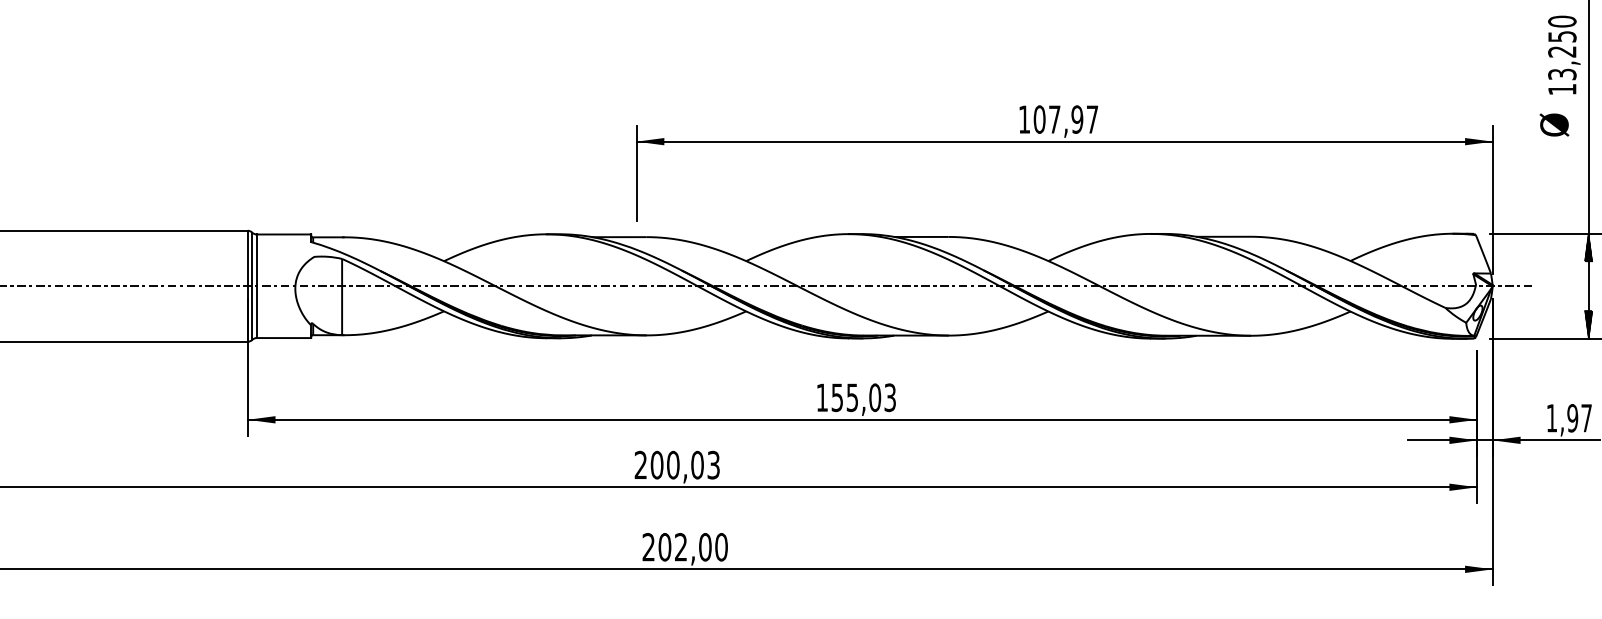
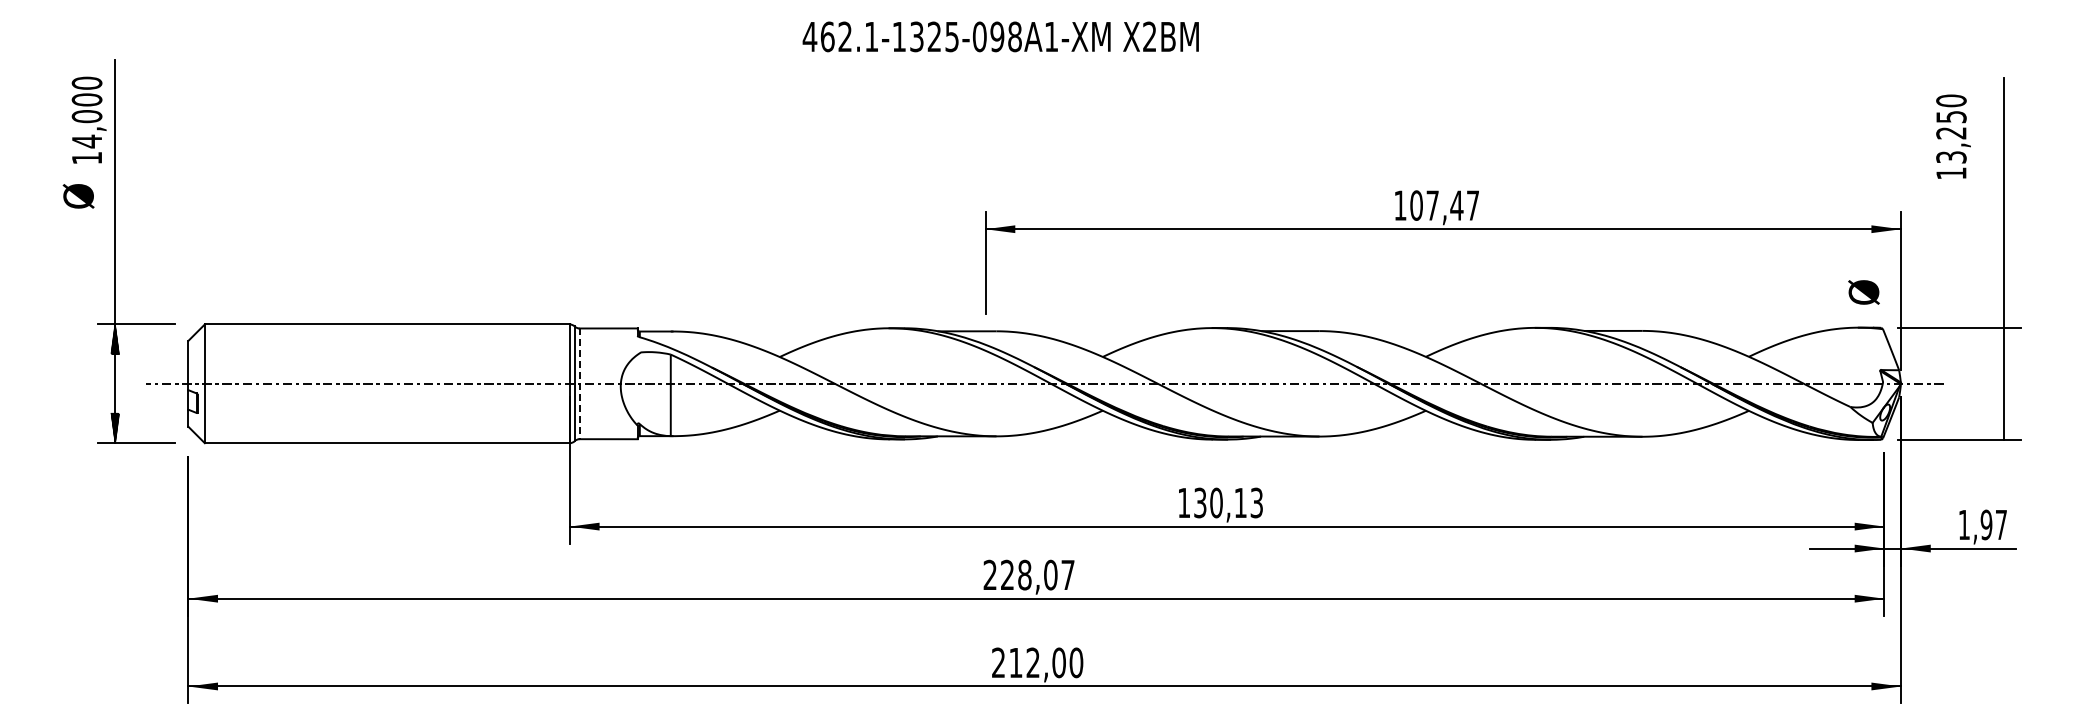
text: (1564, 54) -> (1953, 136), moved
text: (1076, 119) -> (1456, 205), 107,97 -> 107,47
text: (1554, 125) -> (1863, 292), moved
hatch: (1588, 247) -> (2003, 342), removed
line: (256, 286) -> (579, 384), solid -> dashed
hatch: (1588, 324) -> (2003, 424), removed
text: (856, 397) -> (1220, 502), 155,03 -> 130,13
text: (685, 464) -> (1037, 574), 200,03 -> 228,07
text: (664, 546) -> (1015, 662), 202,00 -> 212,00

